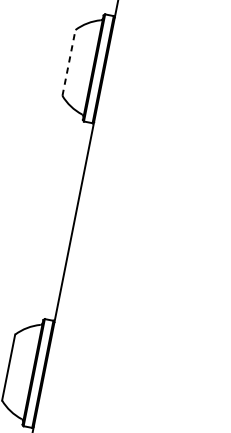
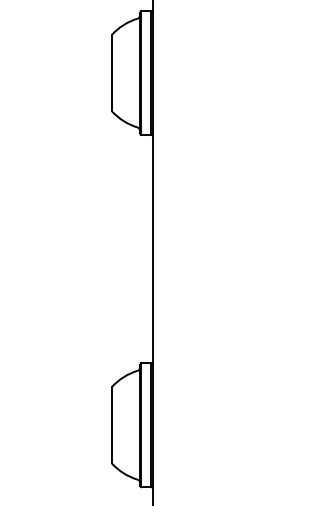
line: (68, 62) -> (111, 72), dashed -> solid

